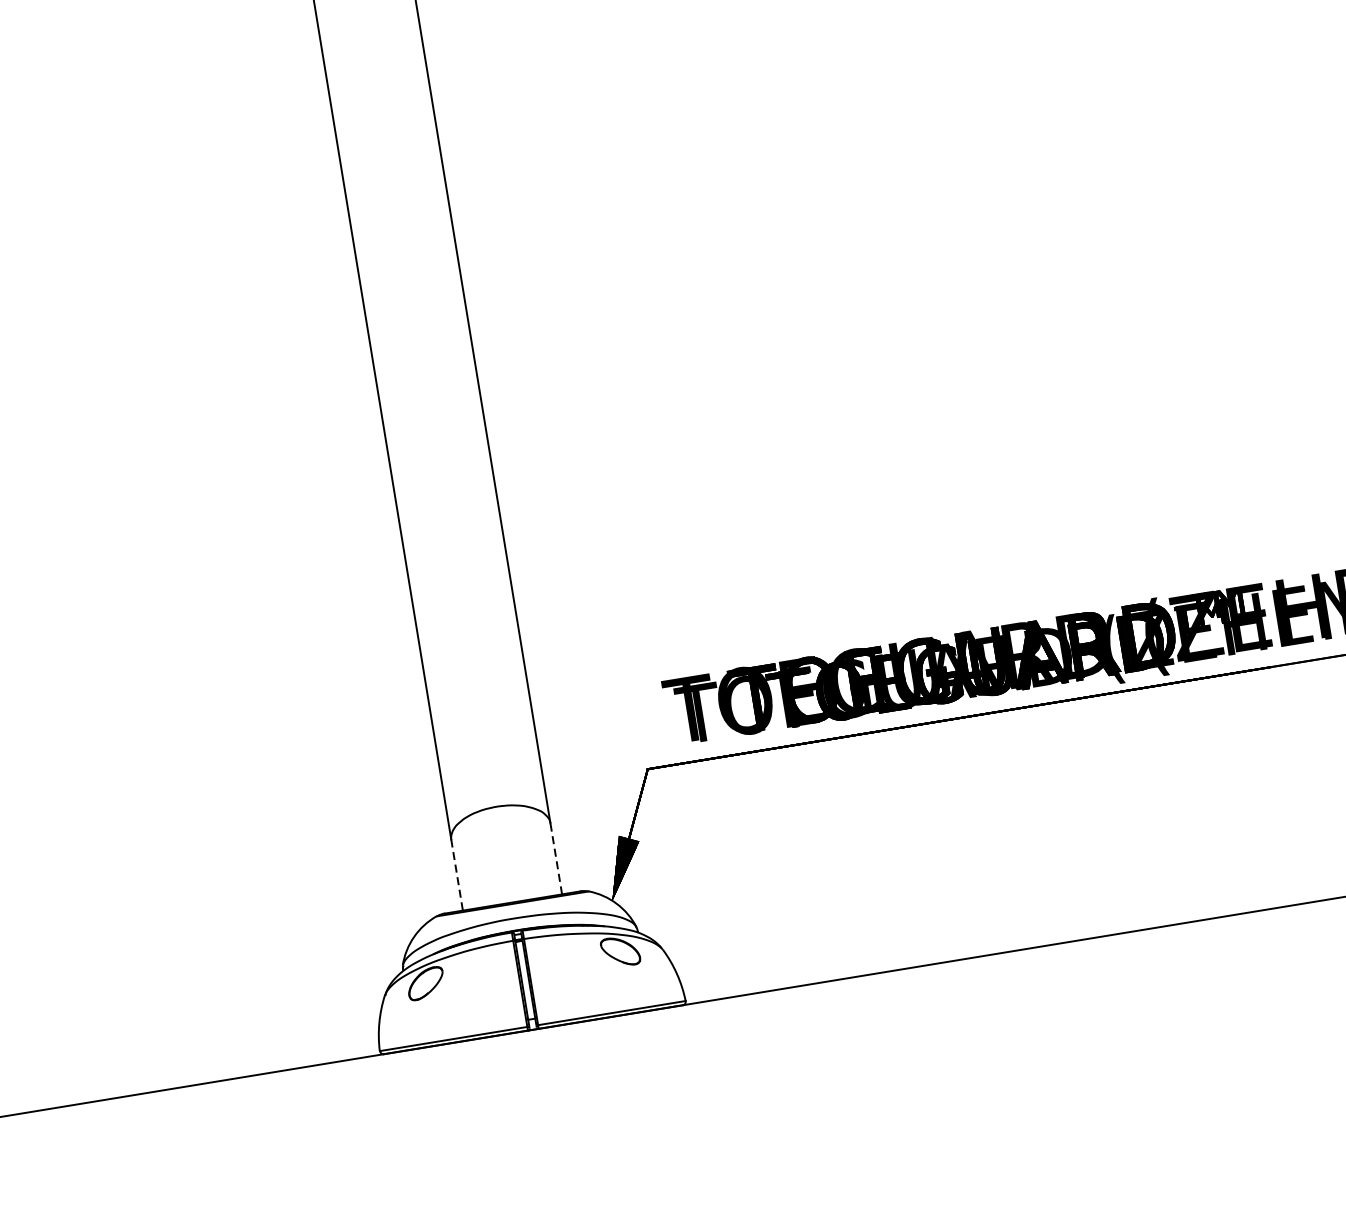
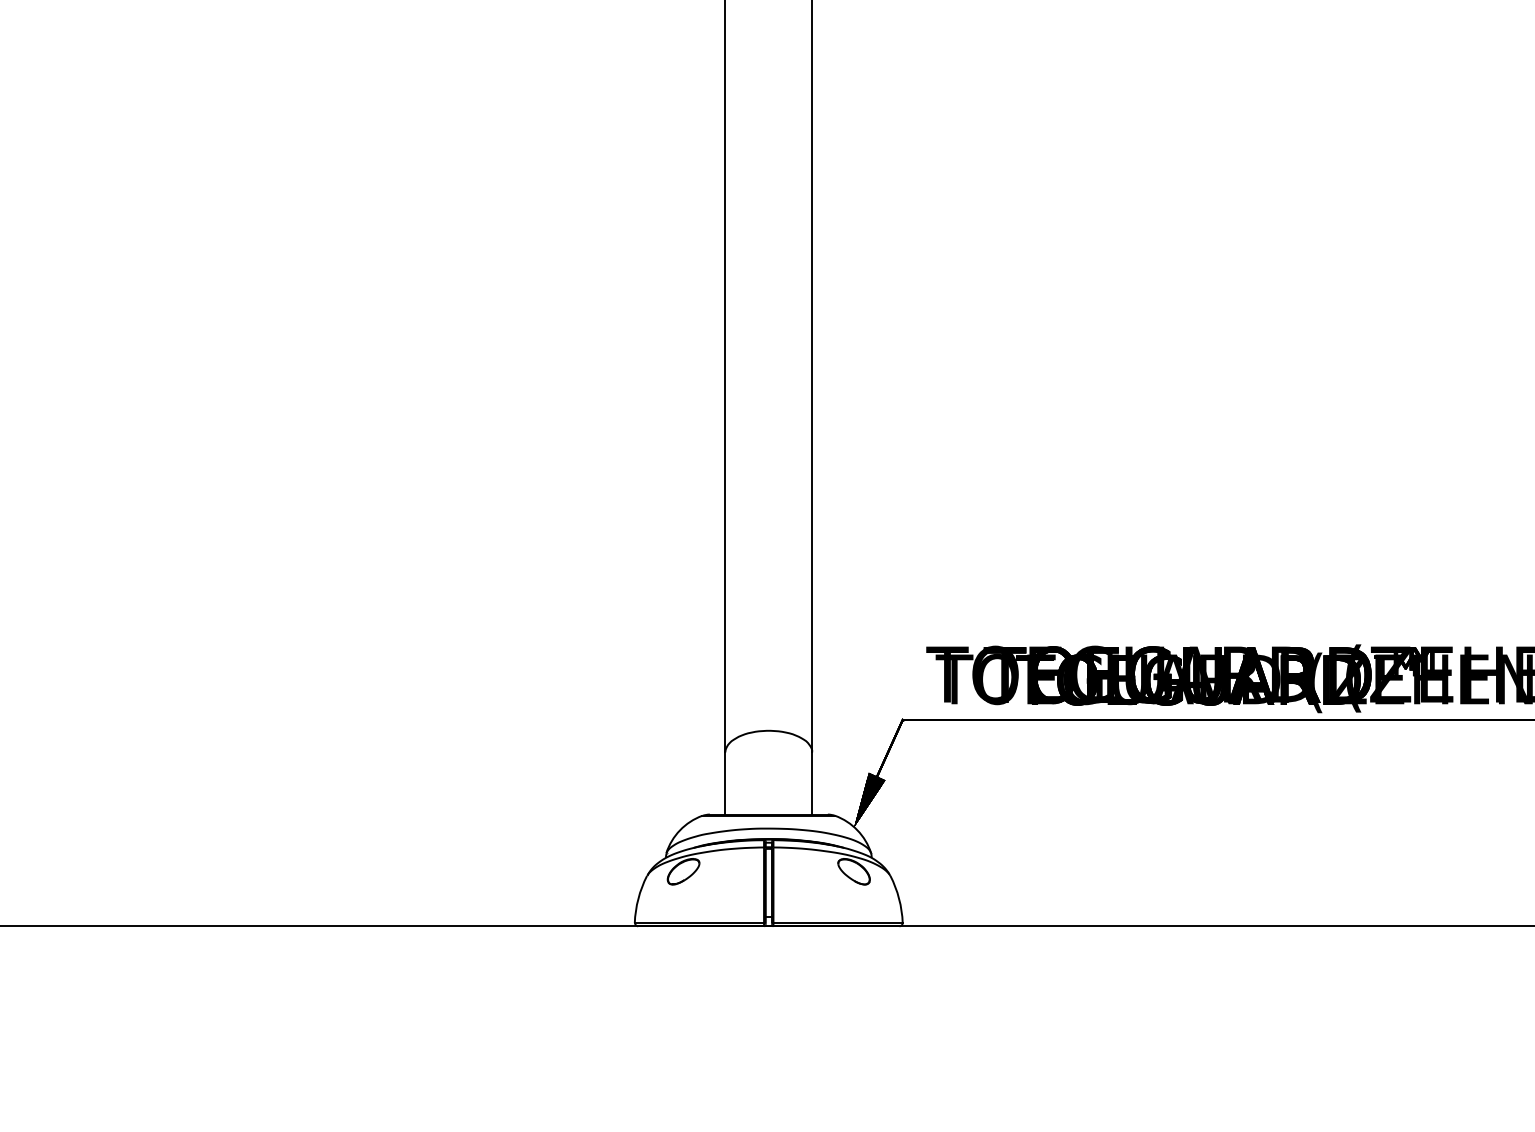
line: (556, 858) -> (812, 783), dashed -> solid
line: (457, 876) -> (725, 784), dashed -> solid

